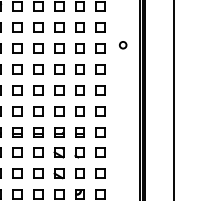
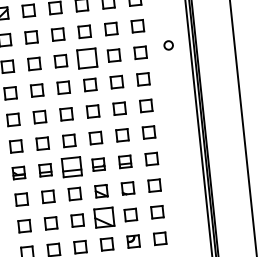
part: (59, 48) -> (88, 58), size x1.6
part: (38, 132) -> (72, 167), size x1.6
part: (58, 173) -> (103, 217), size x1.6

